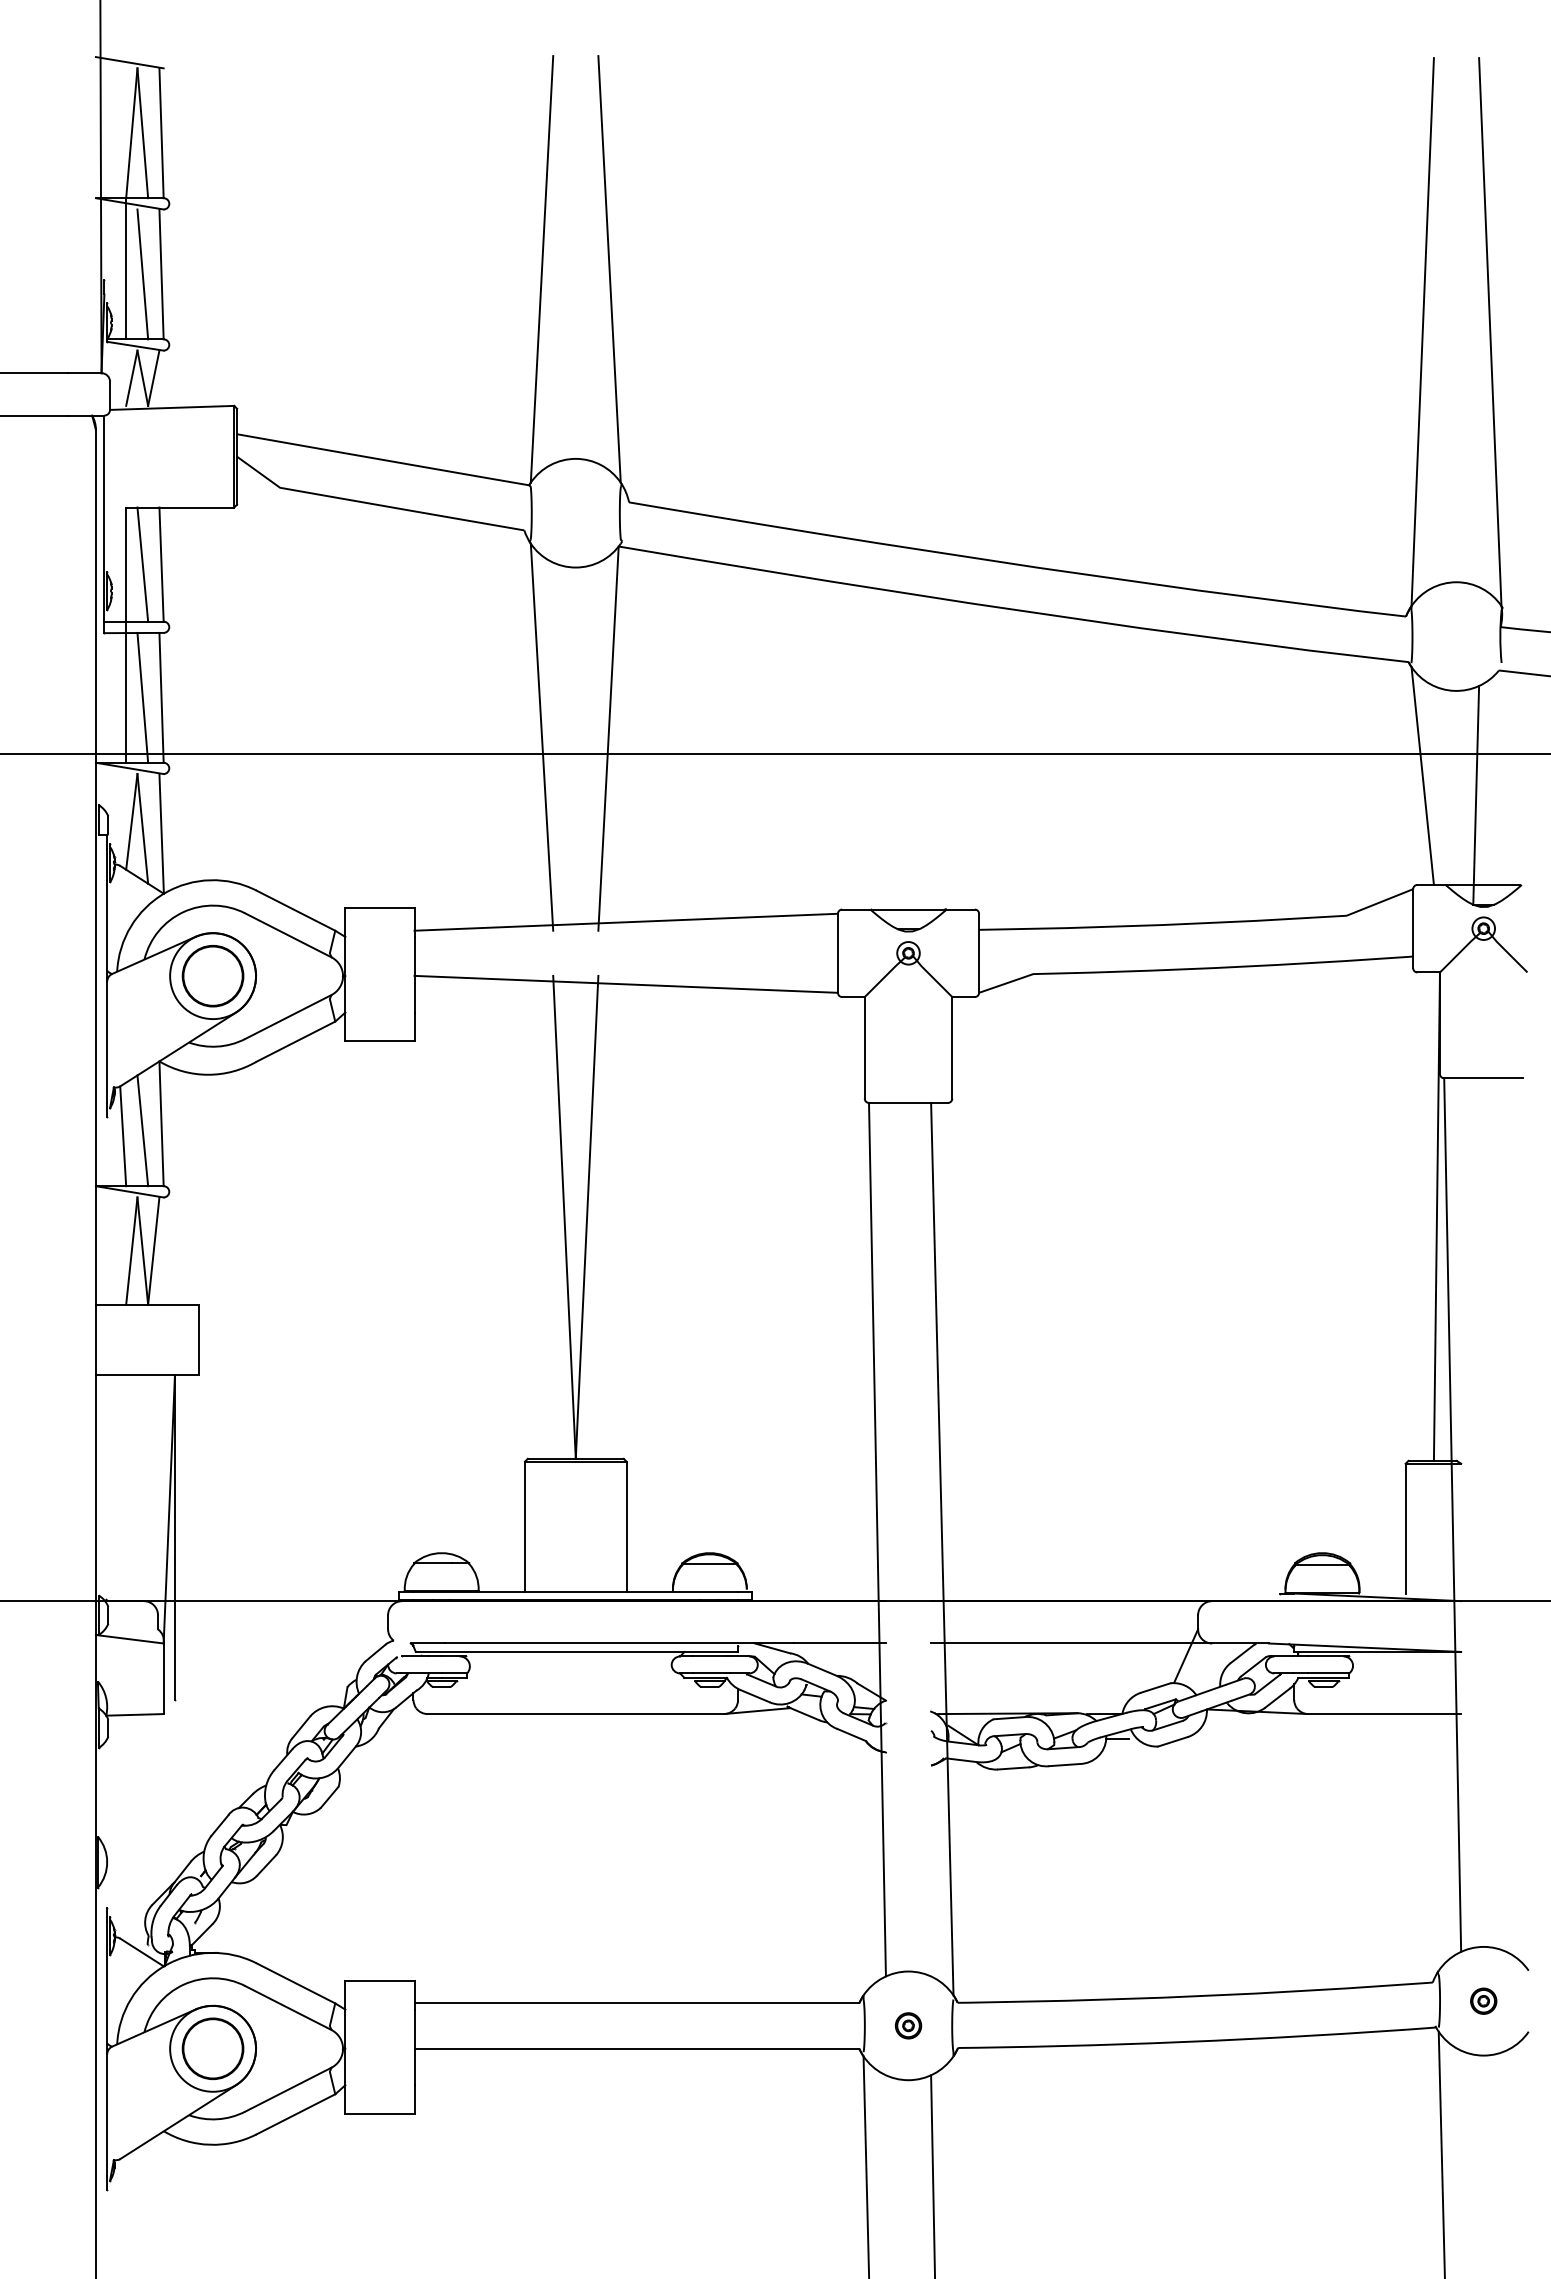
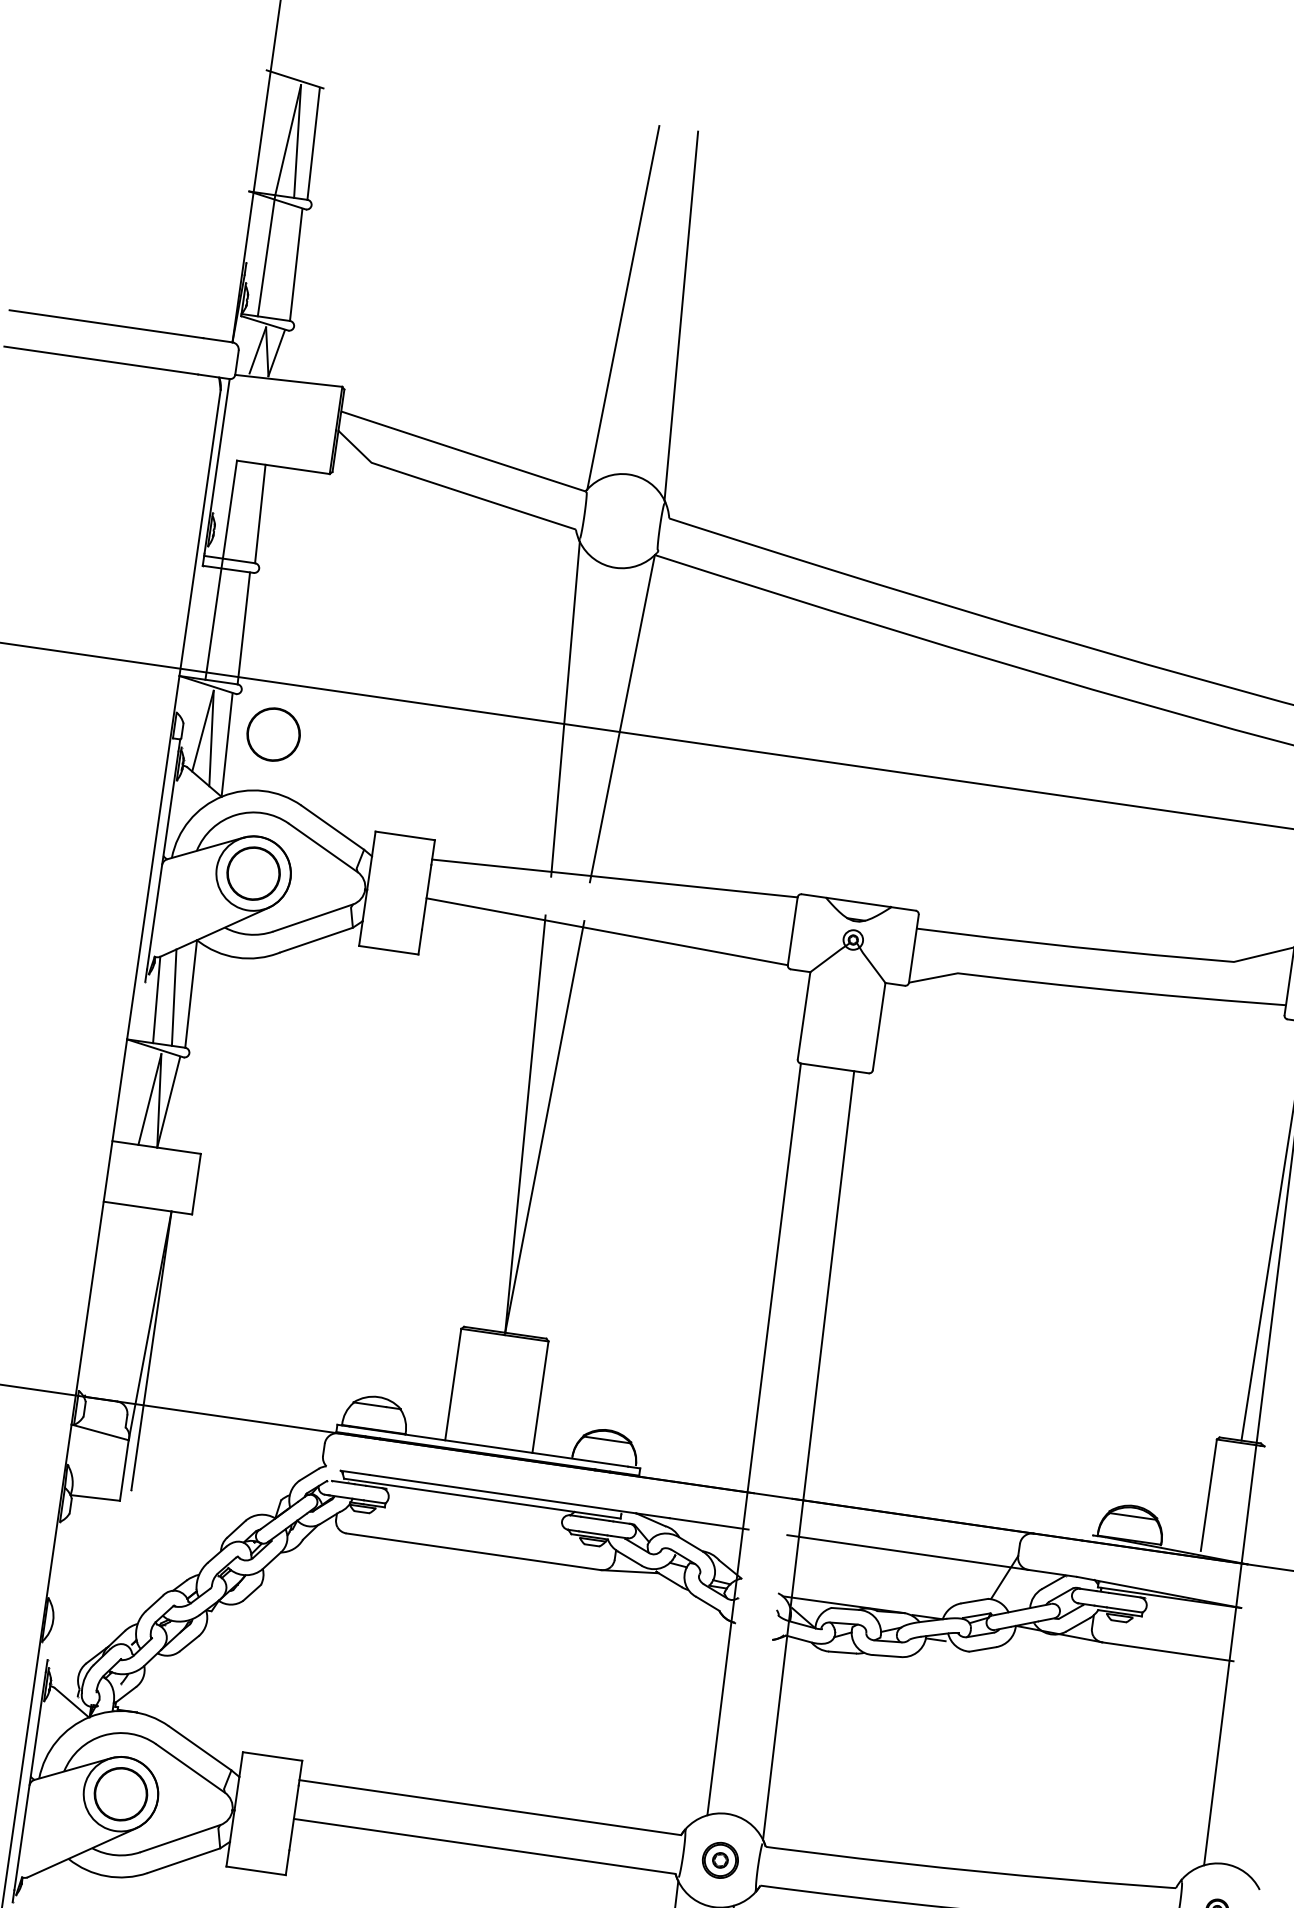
line: (142, 274) -> (279, 262), removed
line: (142, 564) -> (243, 511), removed
line: (142, 697) -> (227, 625), removed
part: (212, 814) -> (273, 734), added
part: (908, 2025) -> (720, 1860), size x1.6

